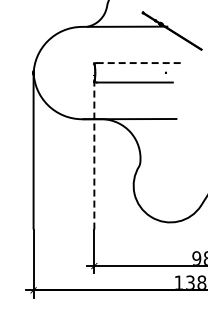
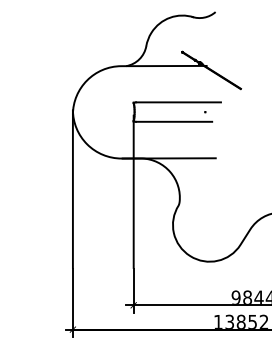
line: (140, 63) -> (179, 102), dashed -> solid
line: (94, 152) -> (133, 191), dashed -> solid

